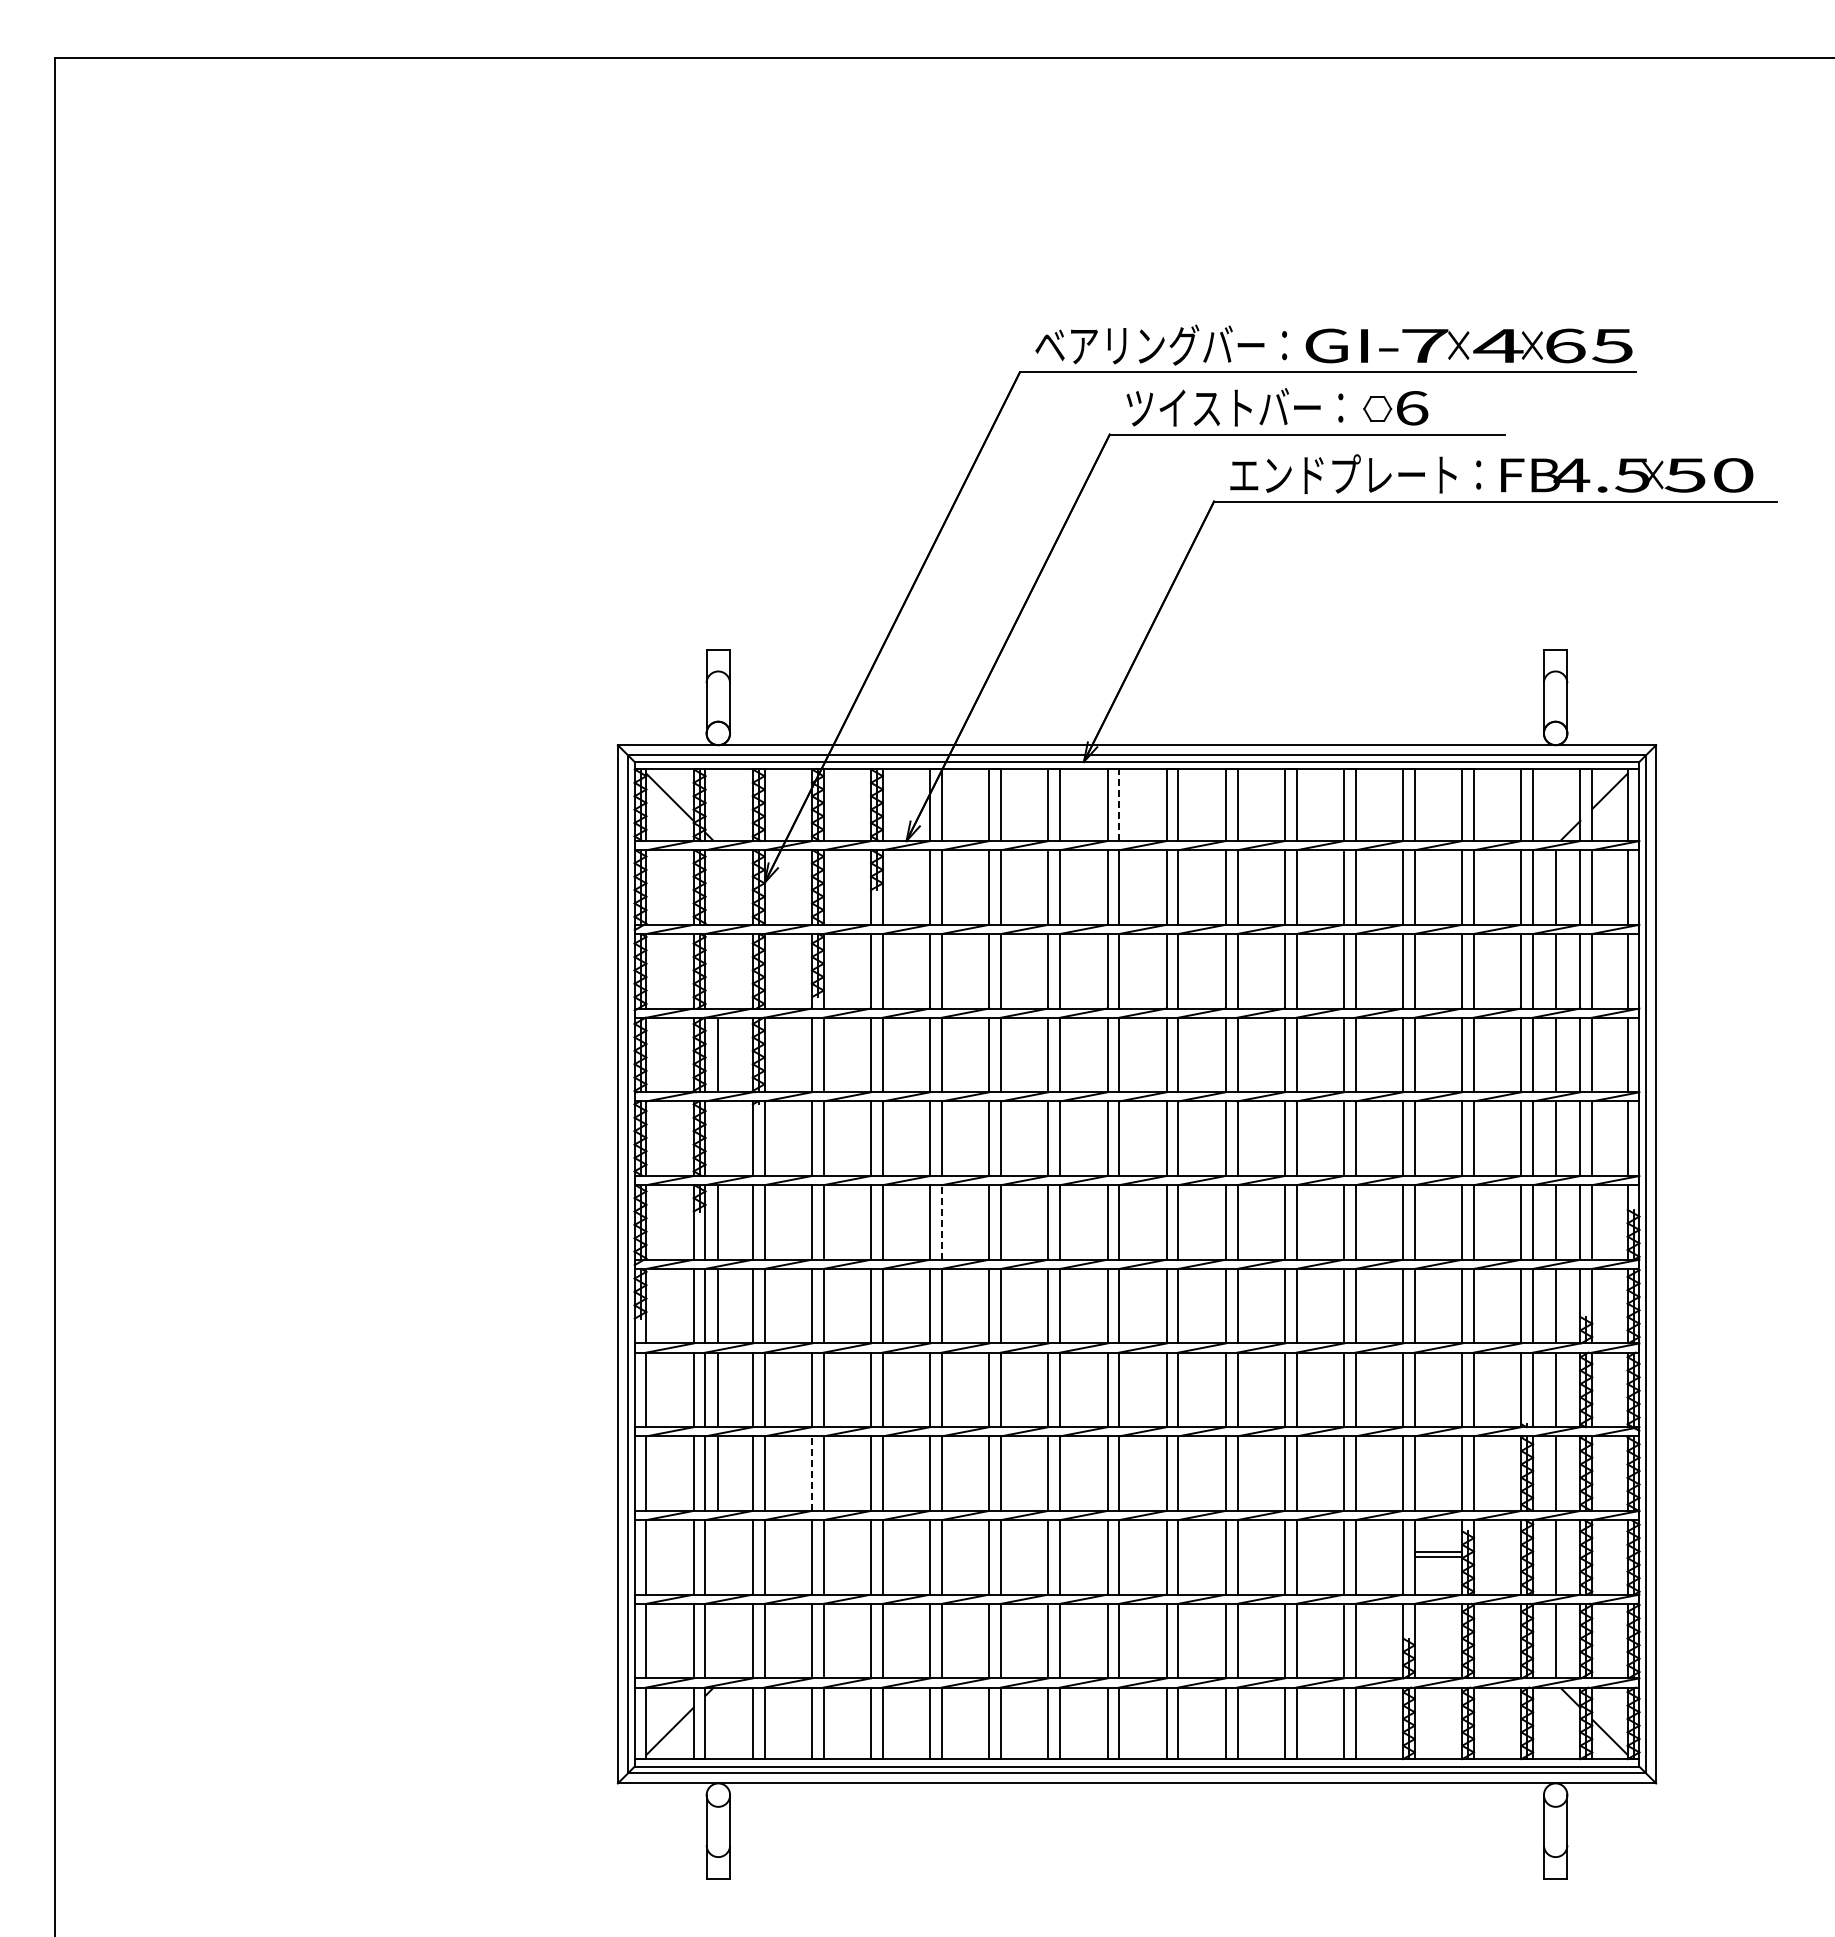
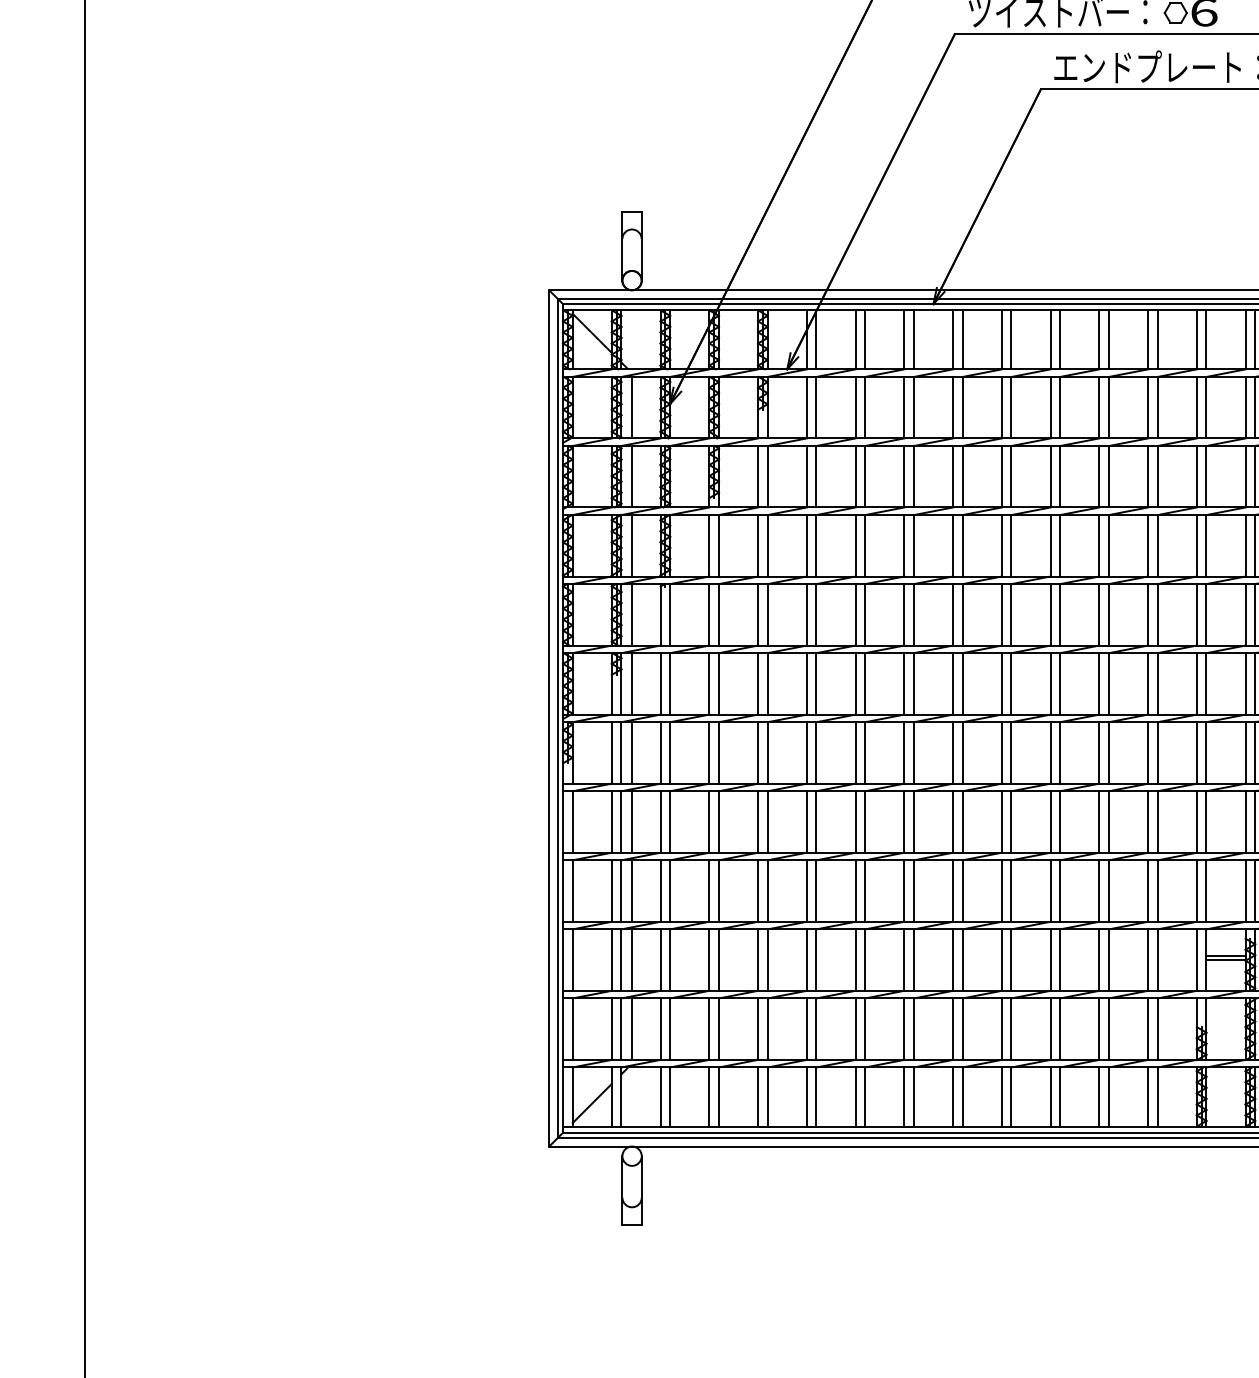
line: (1119, 805) -> (962, 340), dashed -> solid
line: (718, 887) -> (632, 407), added
line: (718, 971) -> (632, 476), added
line: (718, 1138) -> (632, 614), added
line: (941, 1221) -> (816, 683), dashed -> solid
line: (812, 1473) -> (709, 890), dashed -> solid
line: (718, 1557) -> (632, 960), added
line: (718, 1641) -> (632, 1029), added

